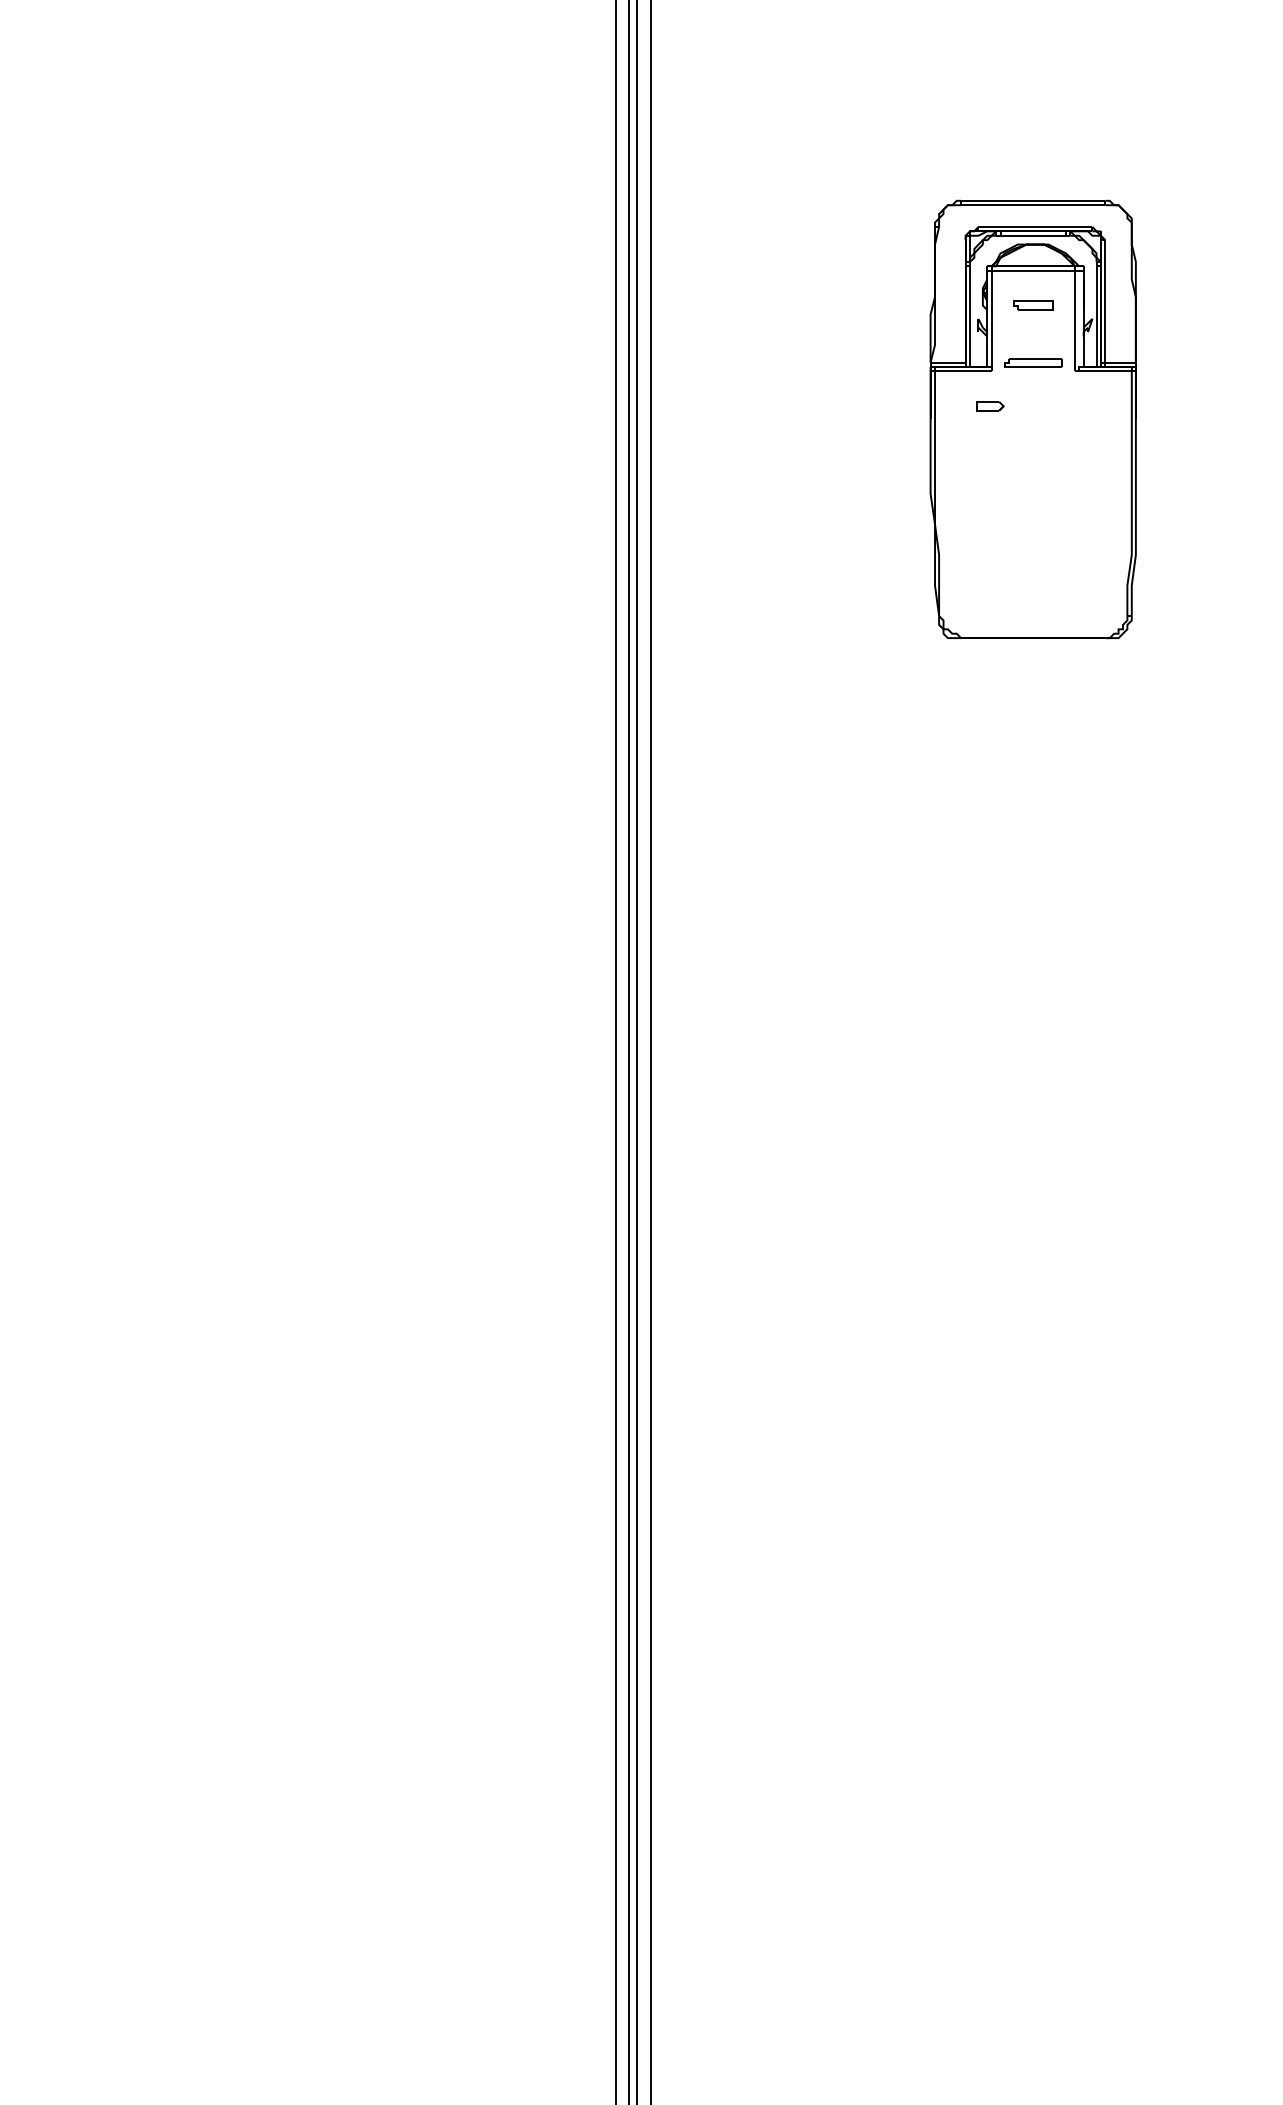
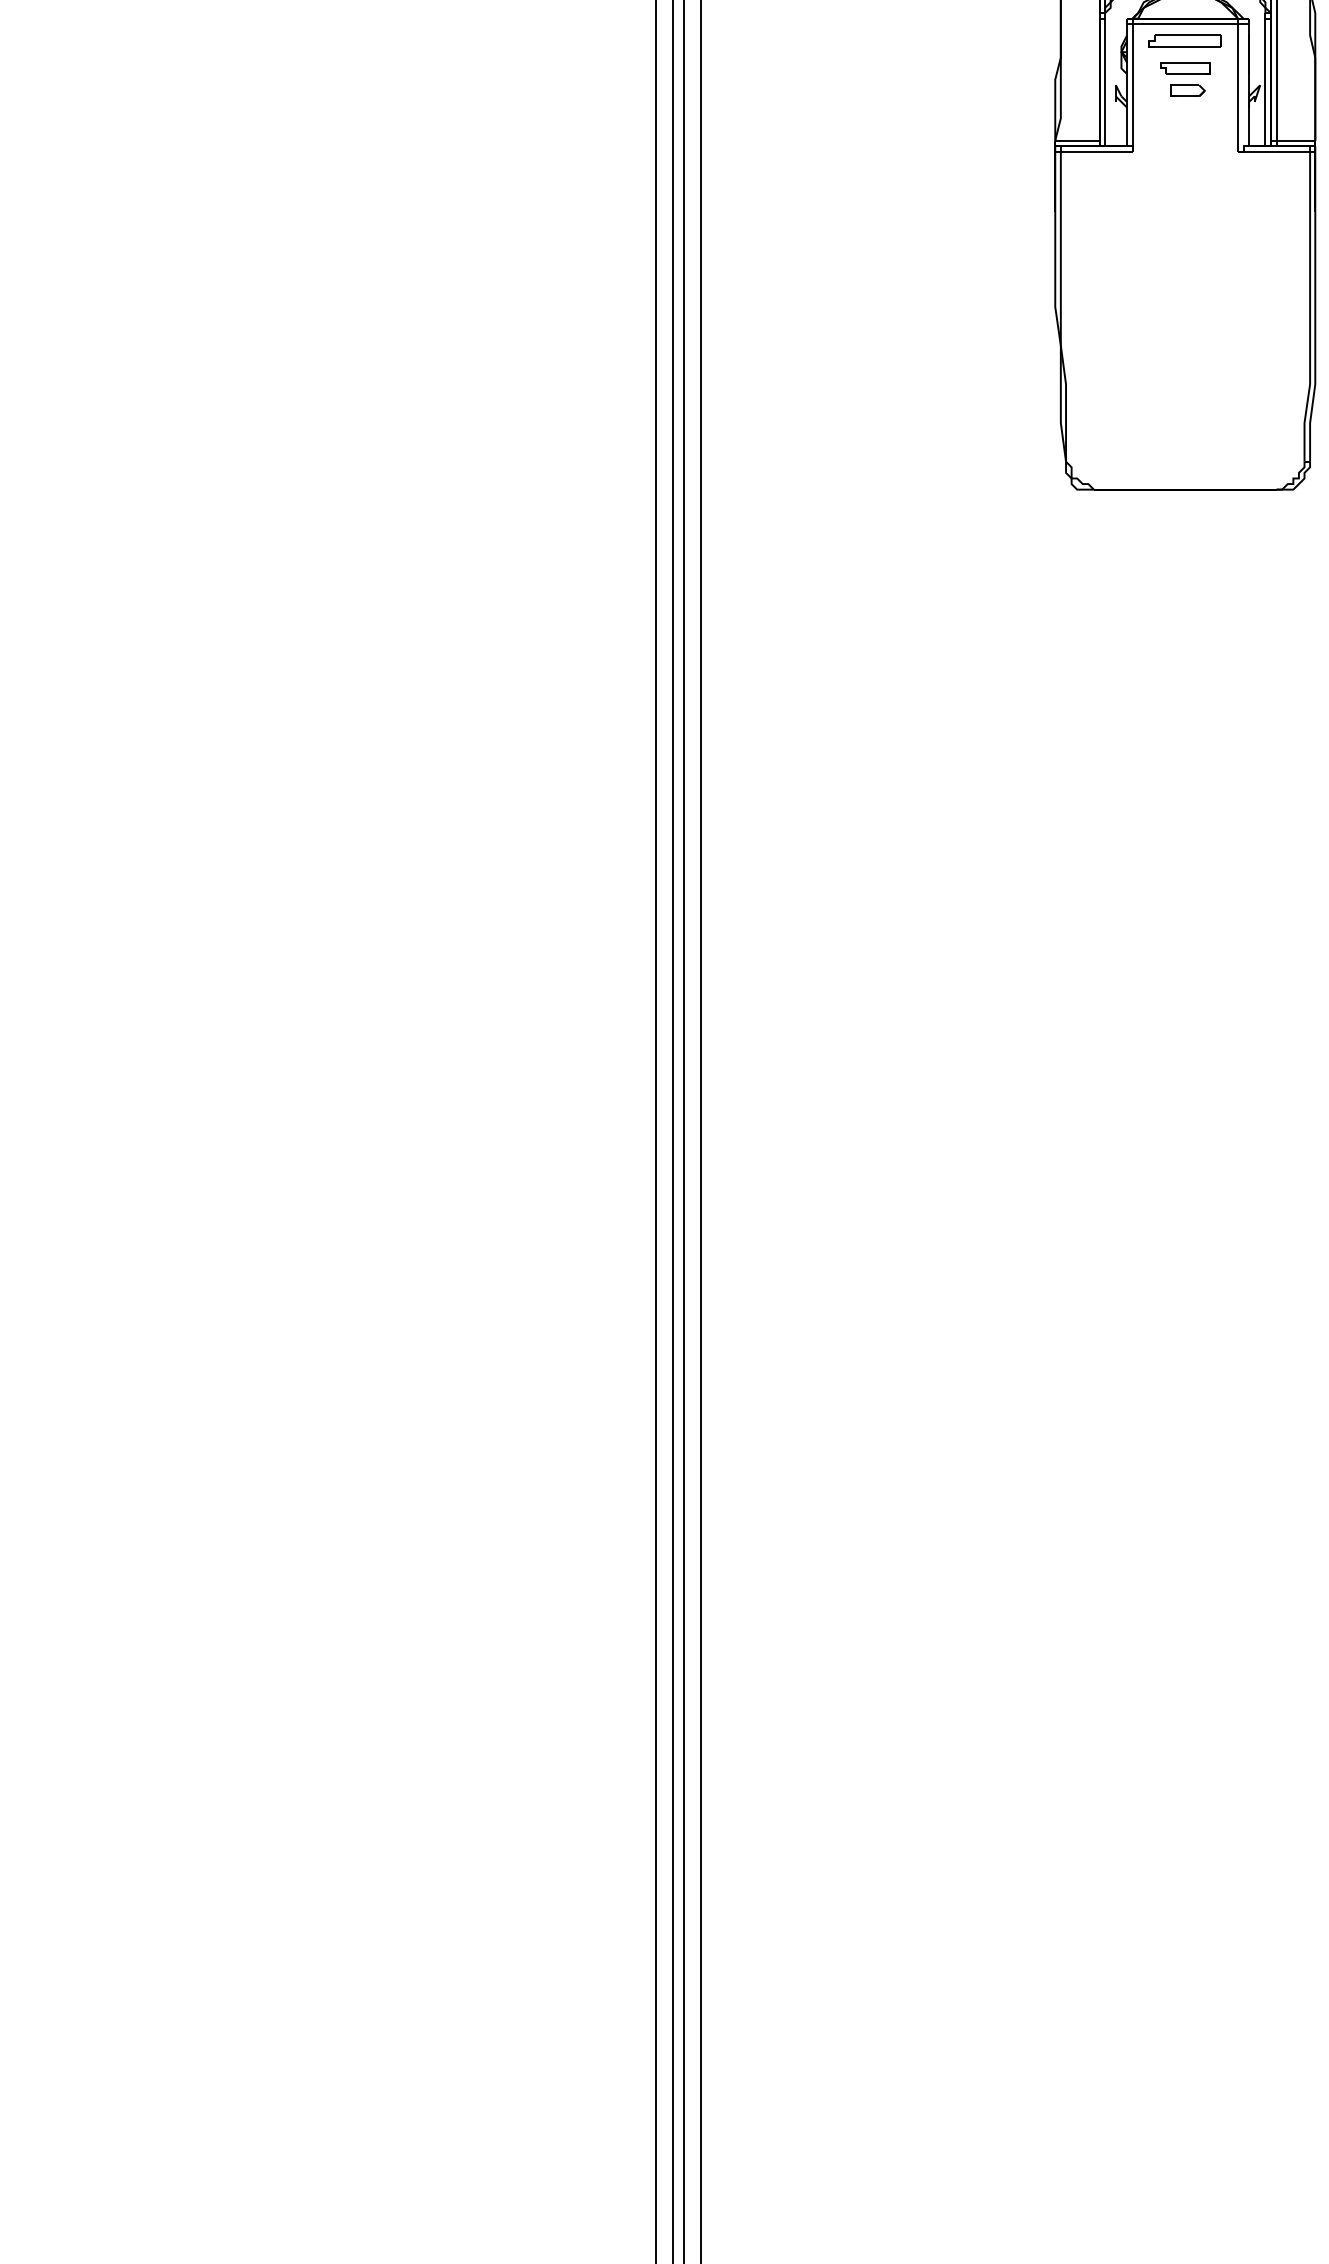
part: (1033, 362) -> (1185, 40), moved
part: (990, 406) -> (1188, 91), moved

